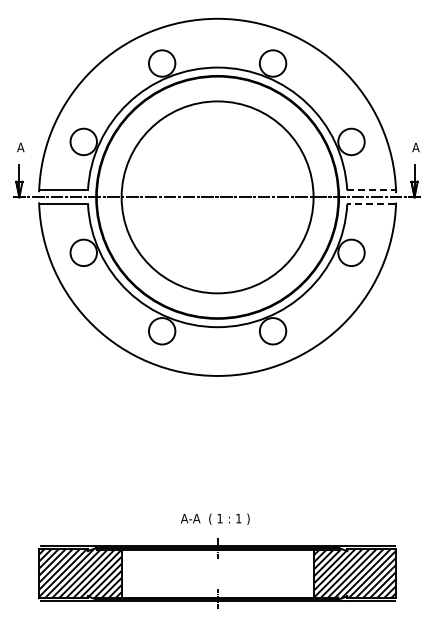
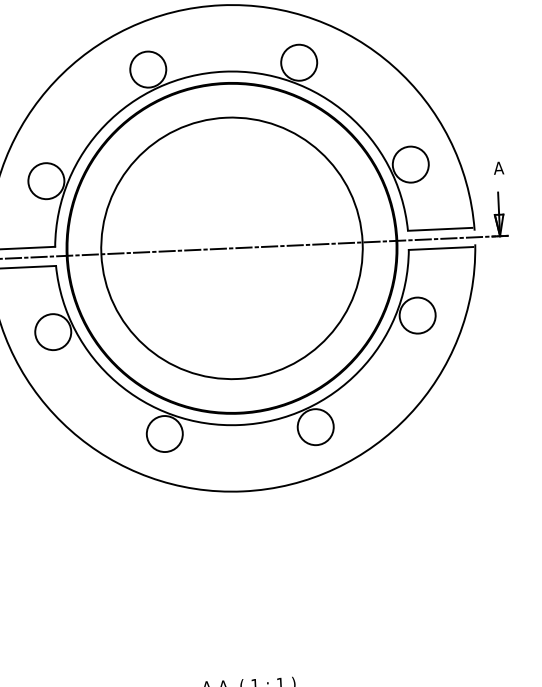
line: (370, 190) -> (439, 229), dashed -> solid
line: (370, 204) -> (440, 248), dashed -> solid

